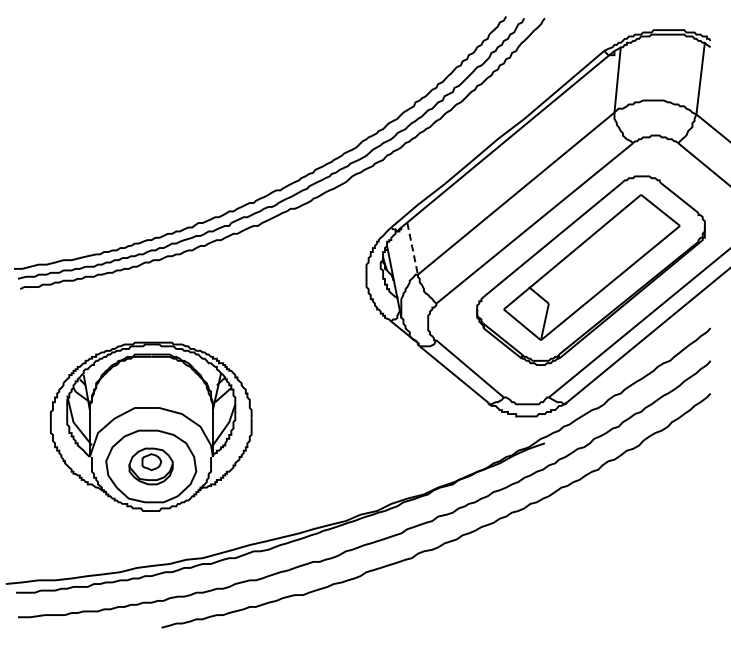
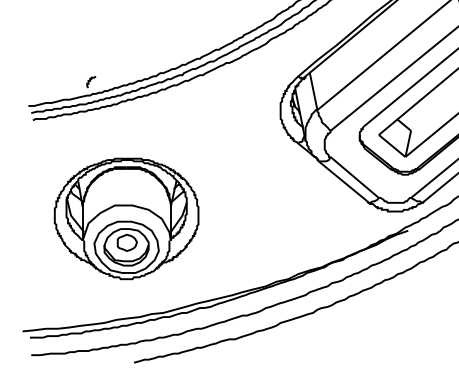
curve: (100, 234) -> (90, 81), added
line: (412, 249) -> (313, 92), dashed -> solid
part: (150, 466) -> (126, 247), size x1.43

